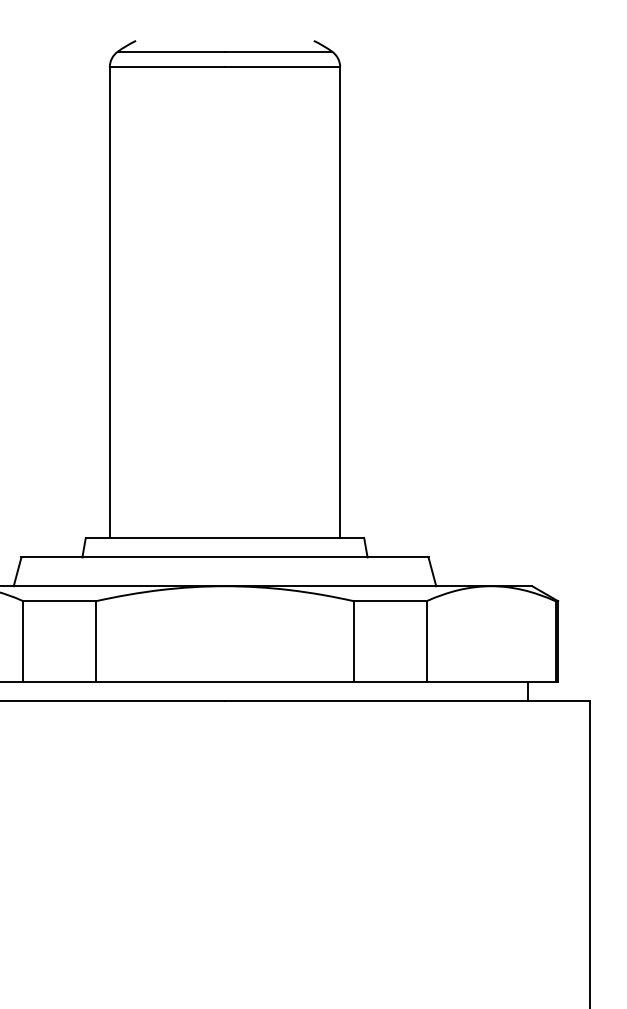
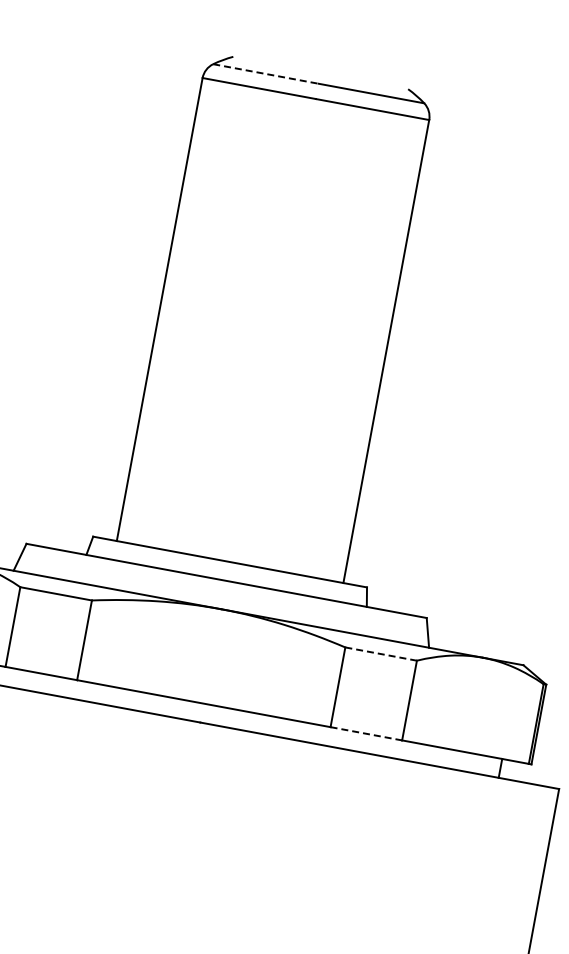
line: (171, 51) -> (266, 73), solid -> dashed
line: (390, 601) -> (381, 654), solid -> dashed
line: (390, 682) -> (366, 734), solid -> dashed

